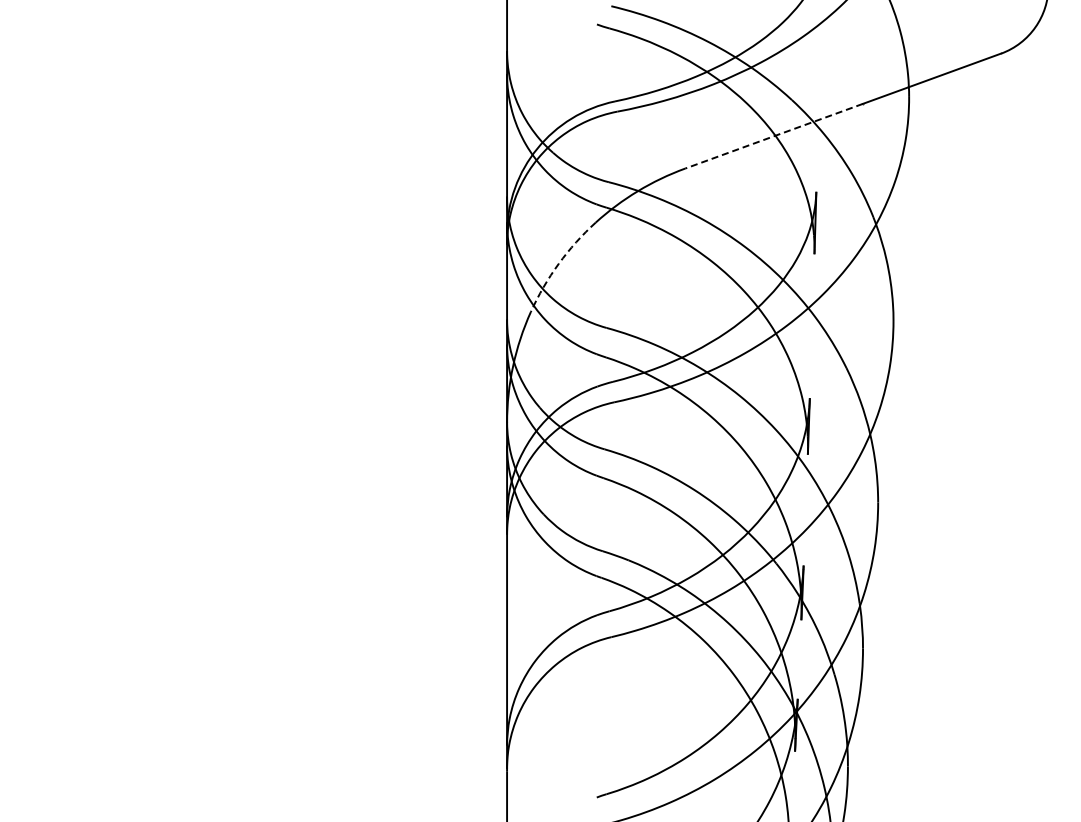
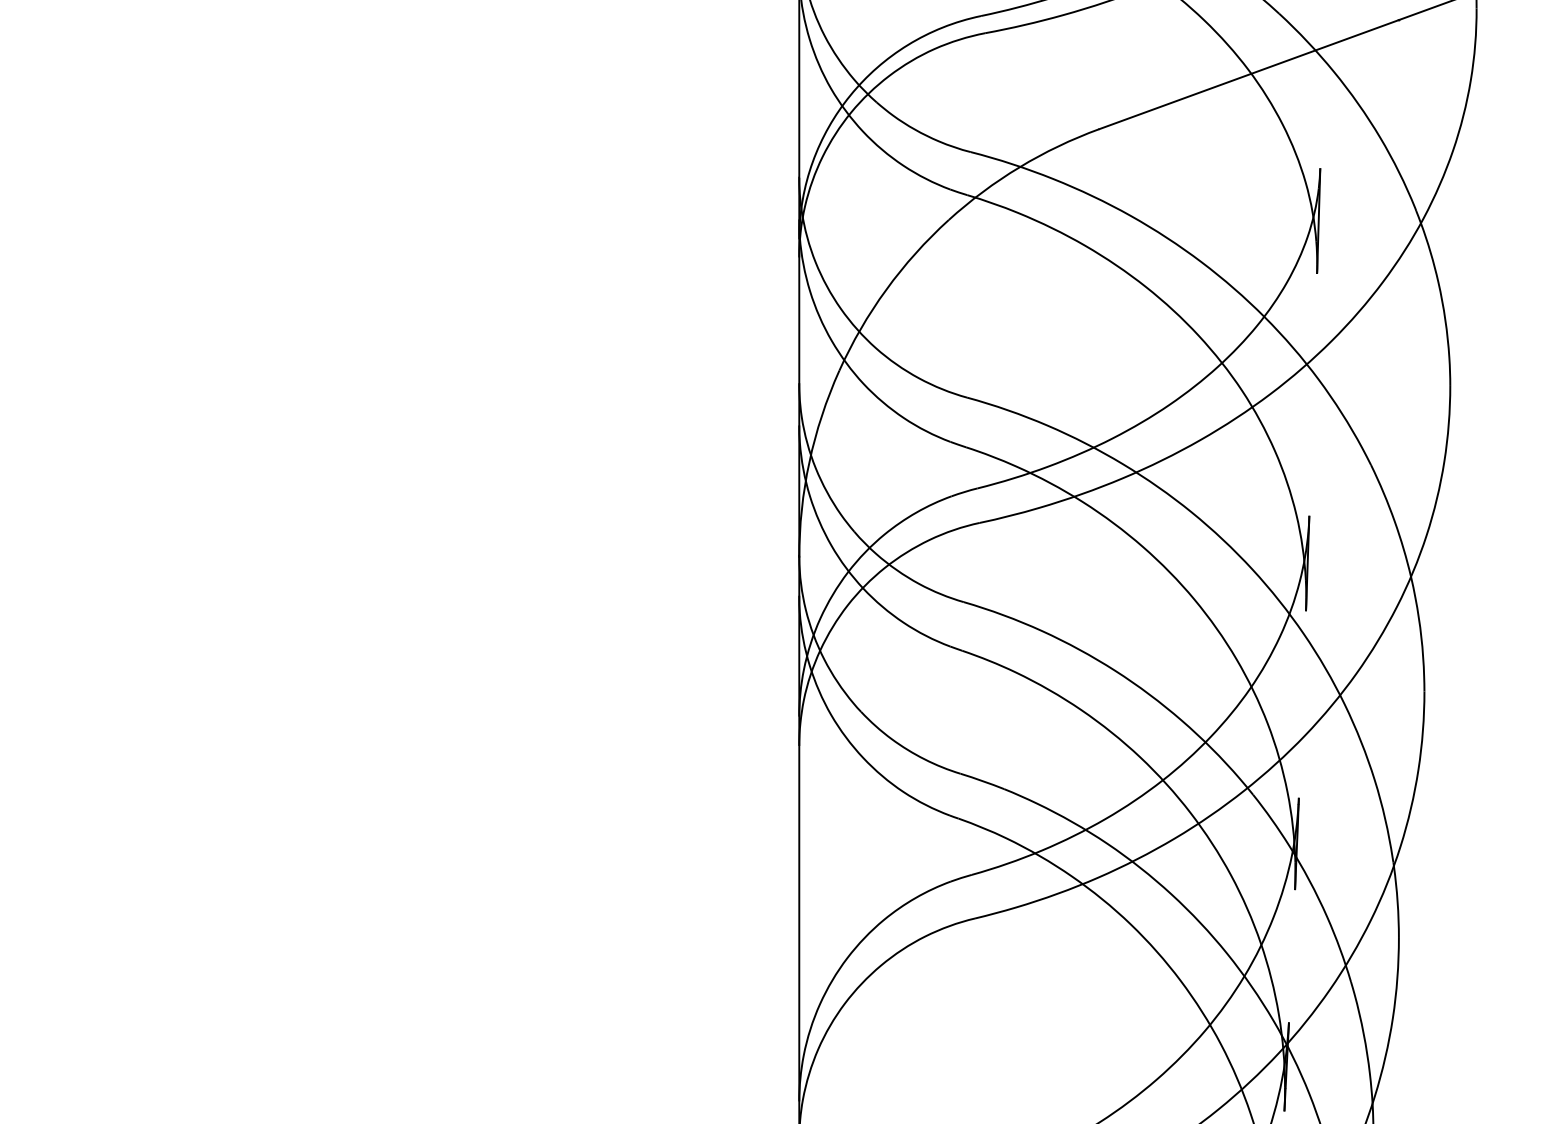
line: (774, 136) -> (1249, 75), dashed -> solid
arc: (558, 263) -> (885, 289), dashed -> solid

